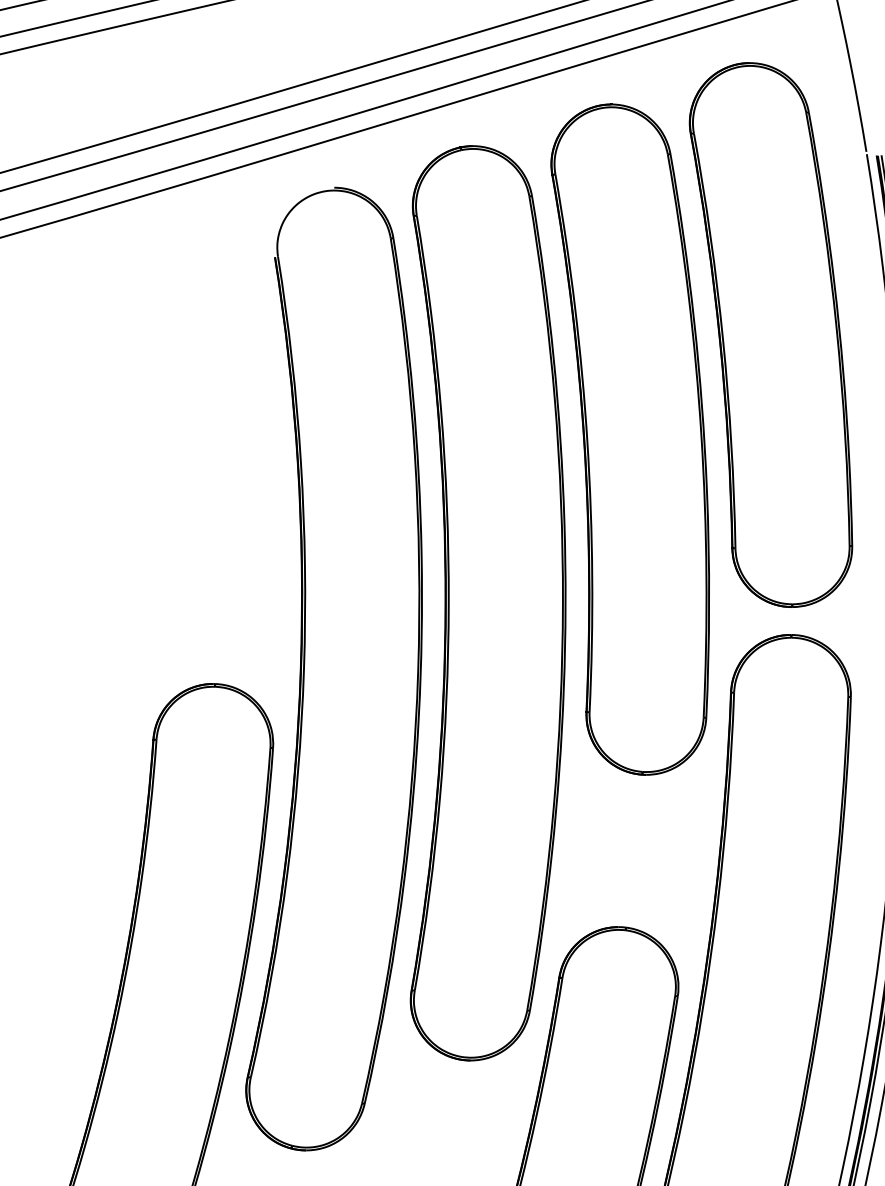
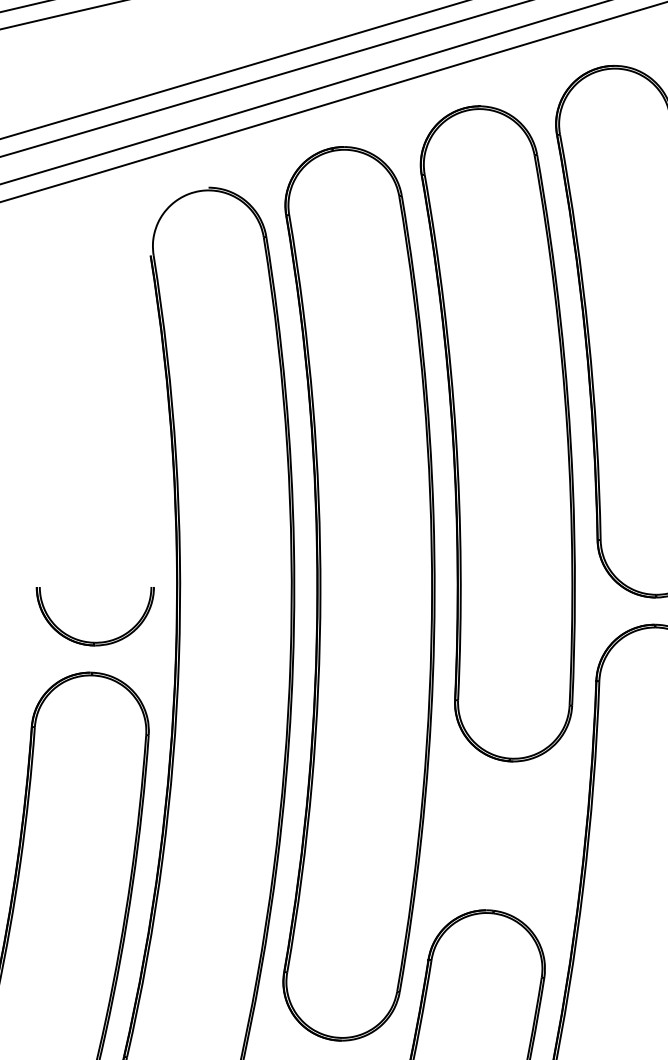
part: (218, 652) -> (95, 641), added

